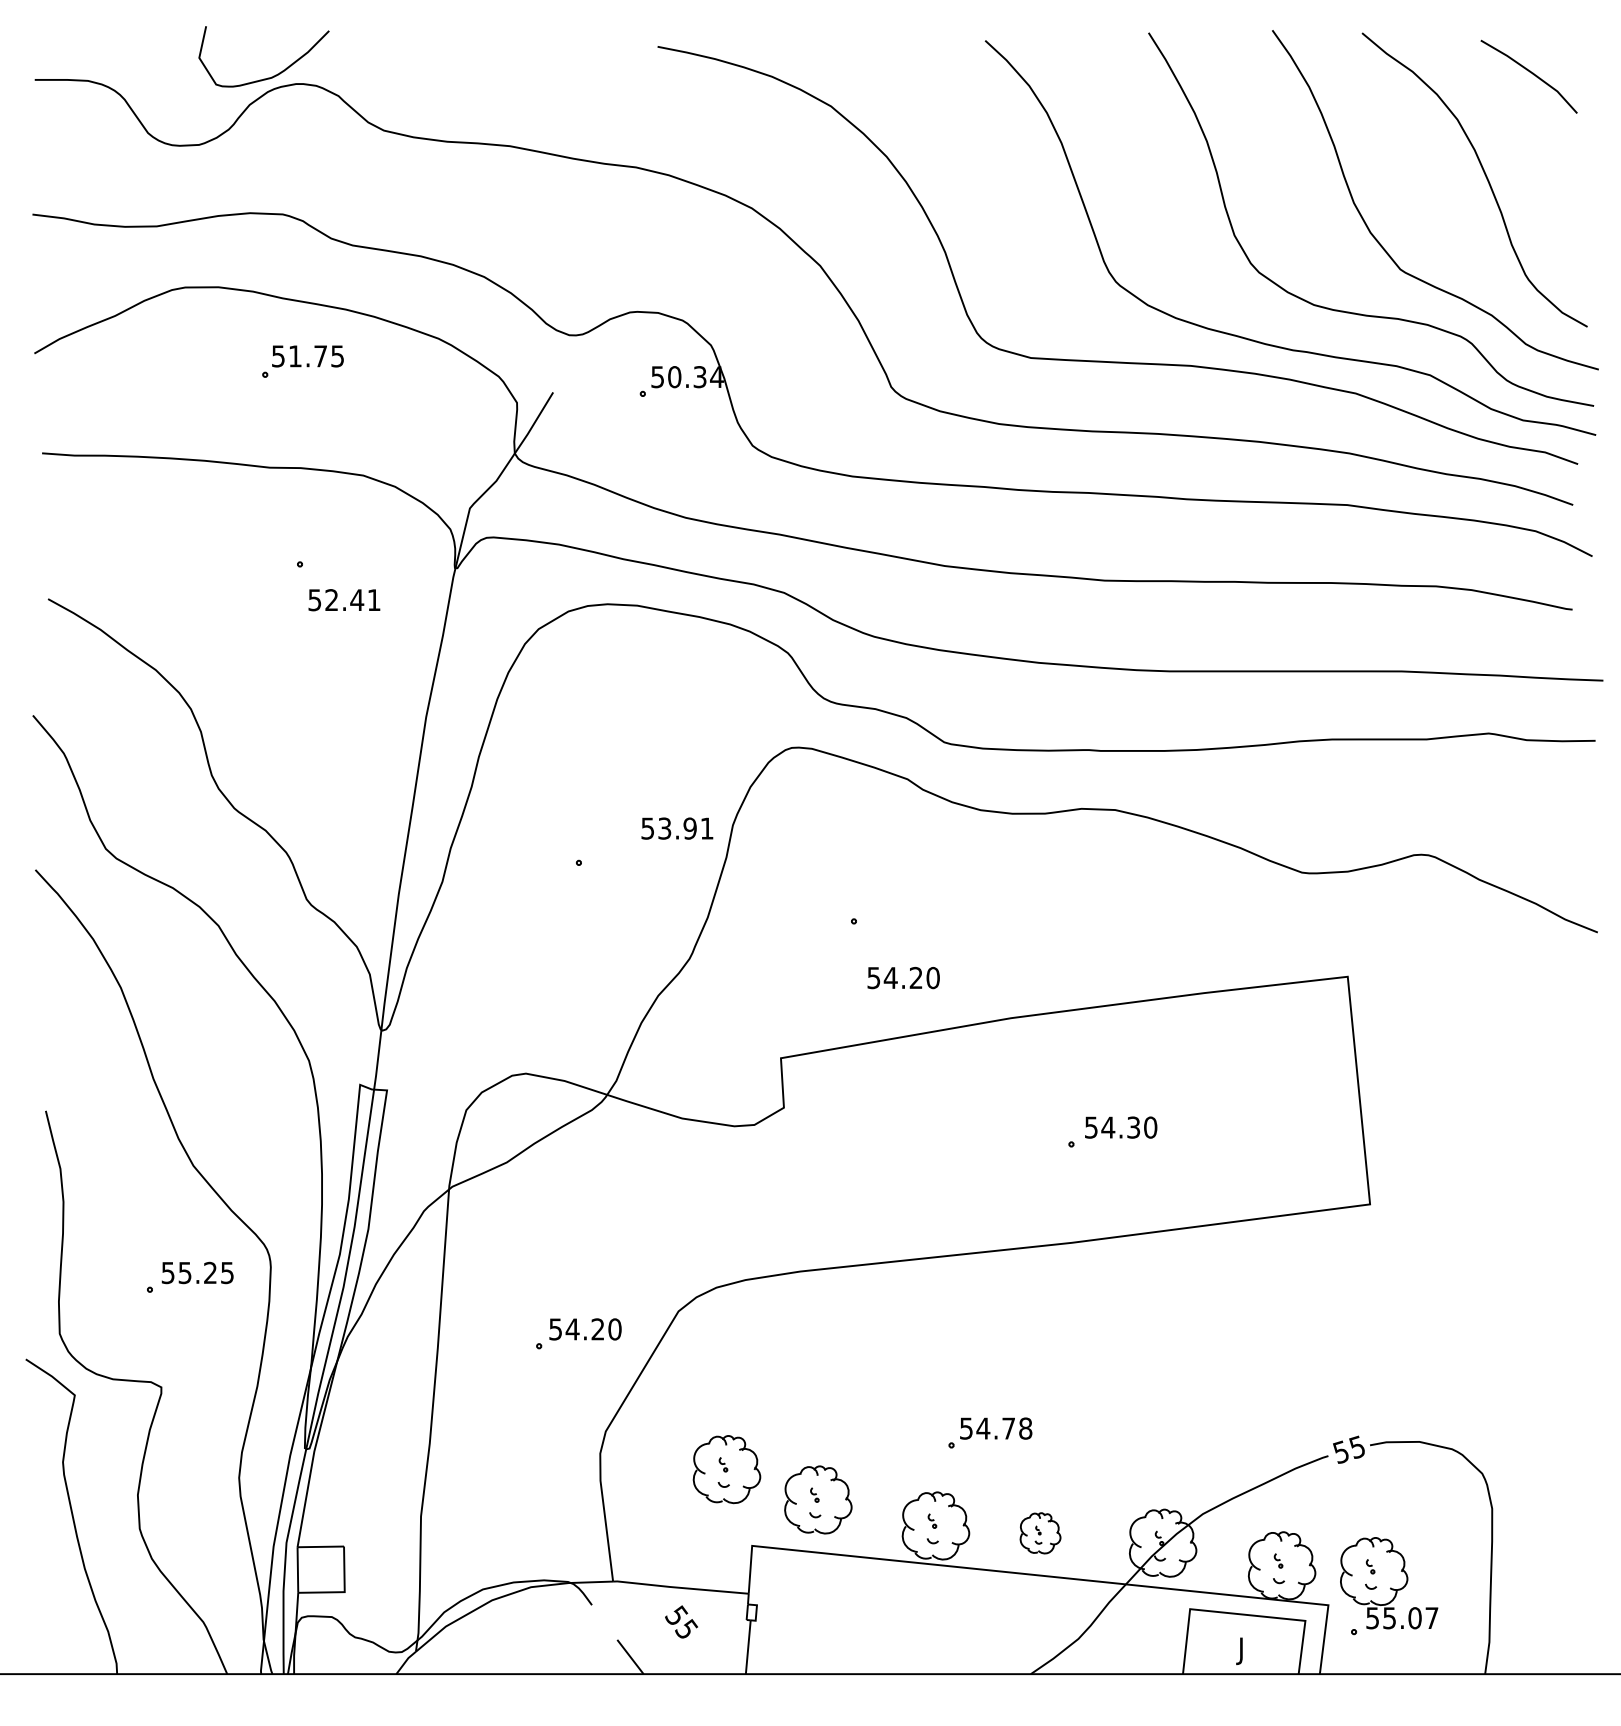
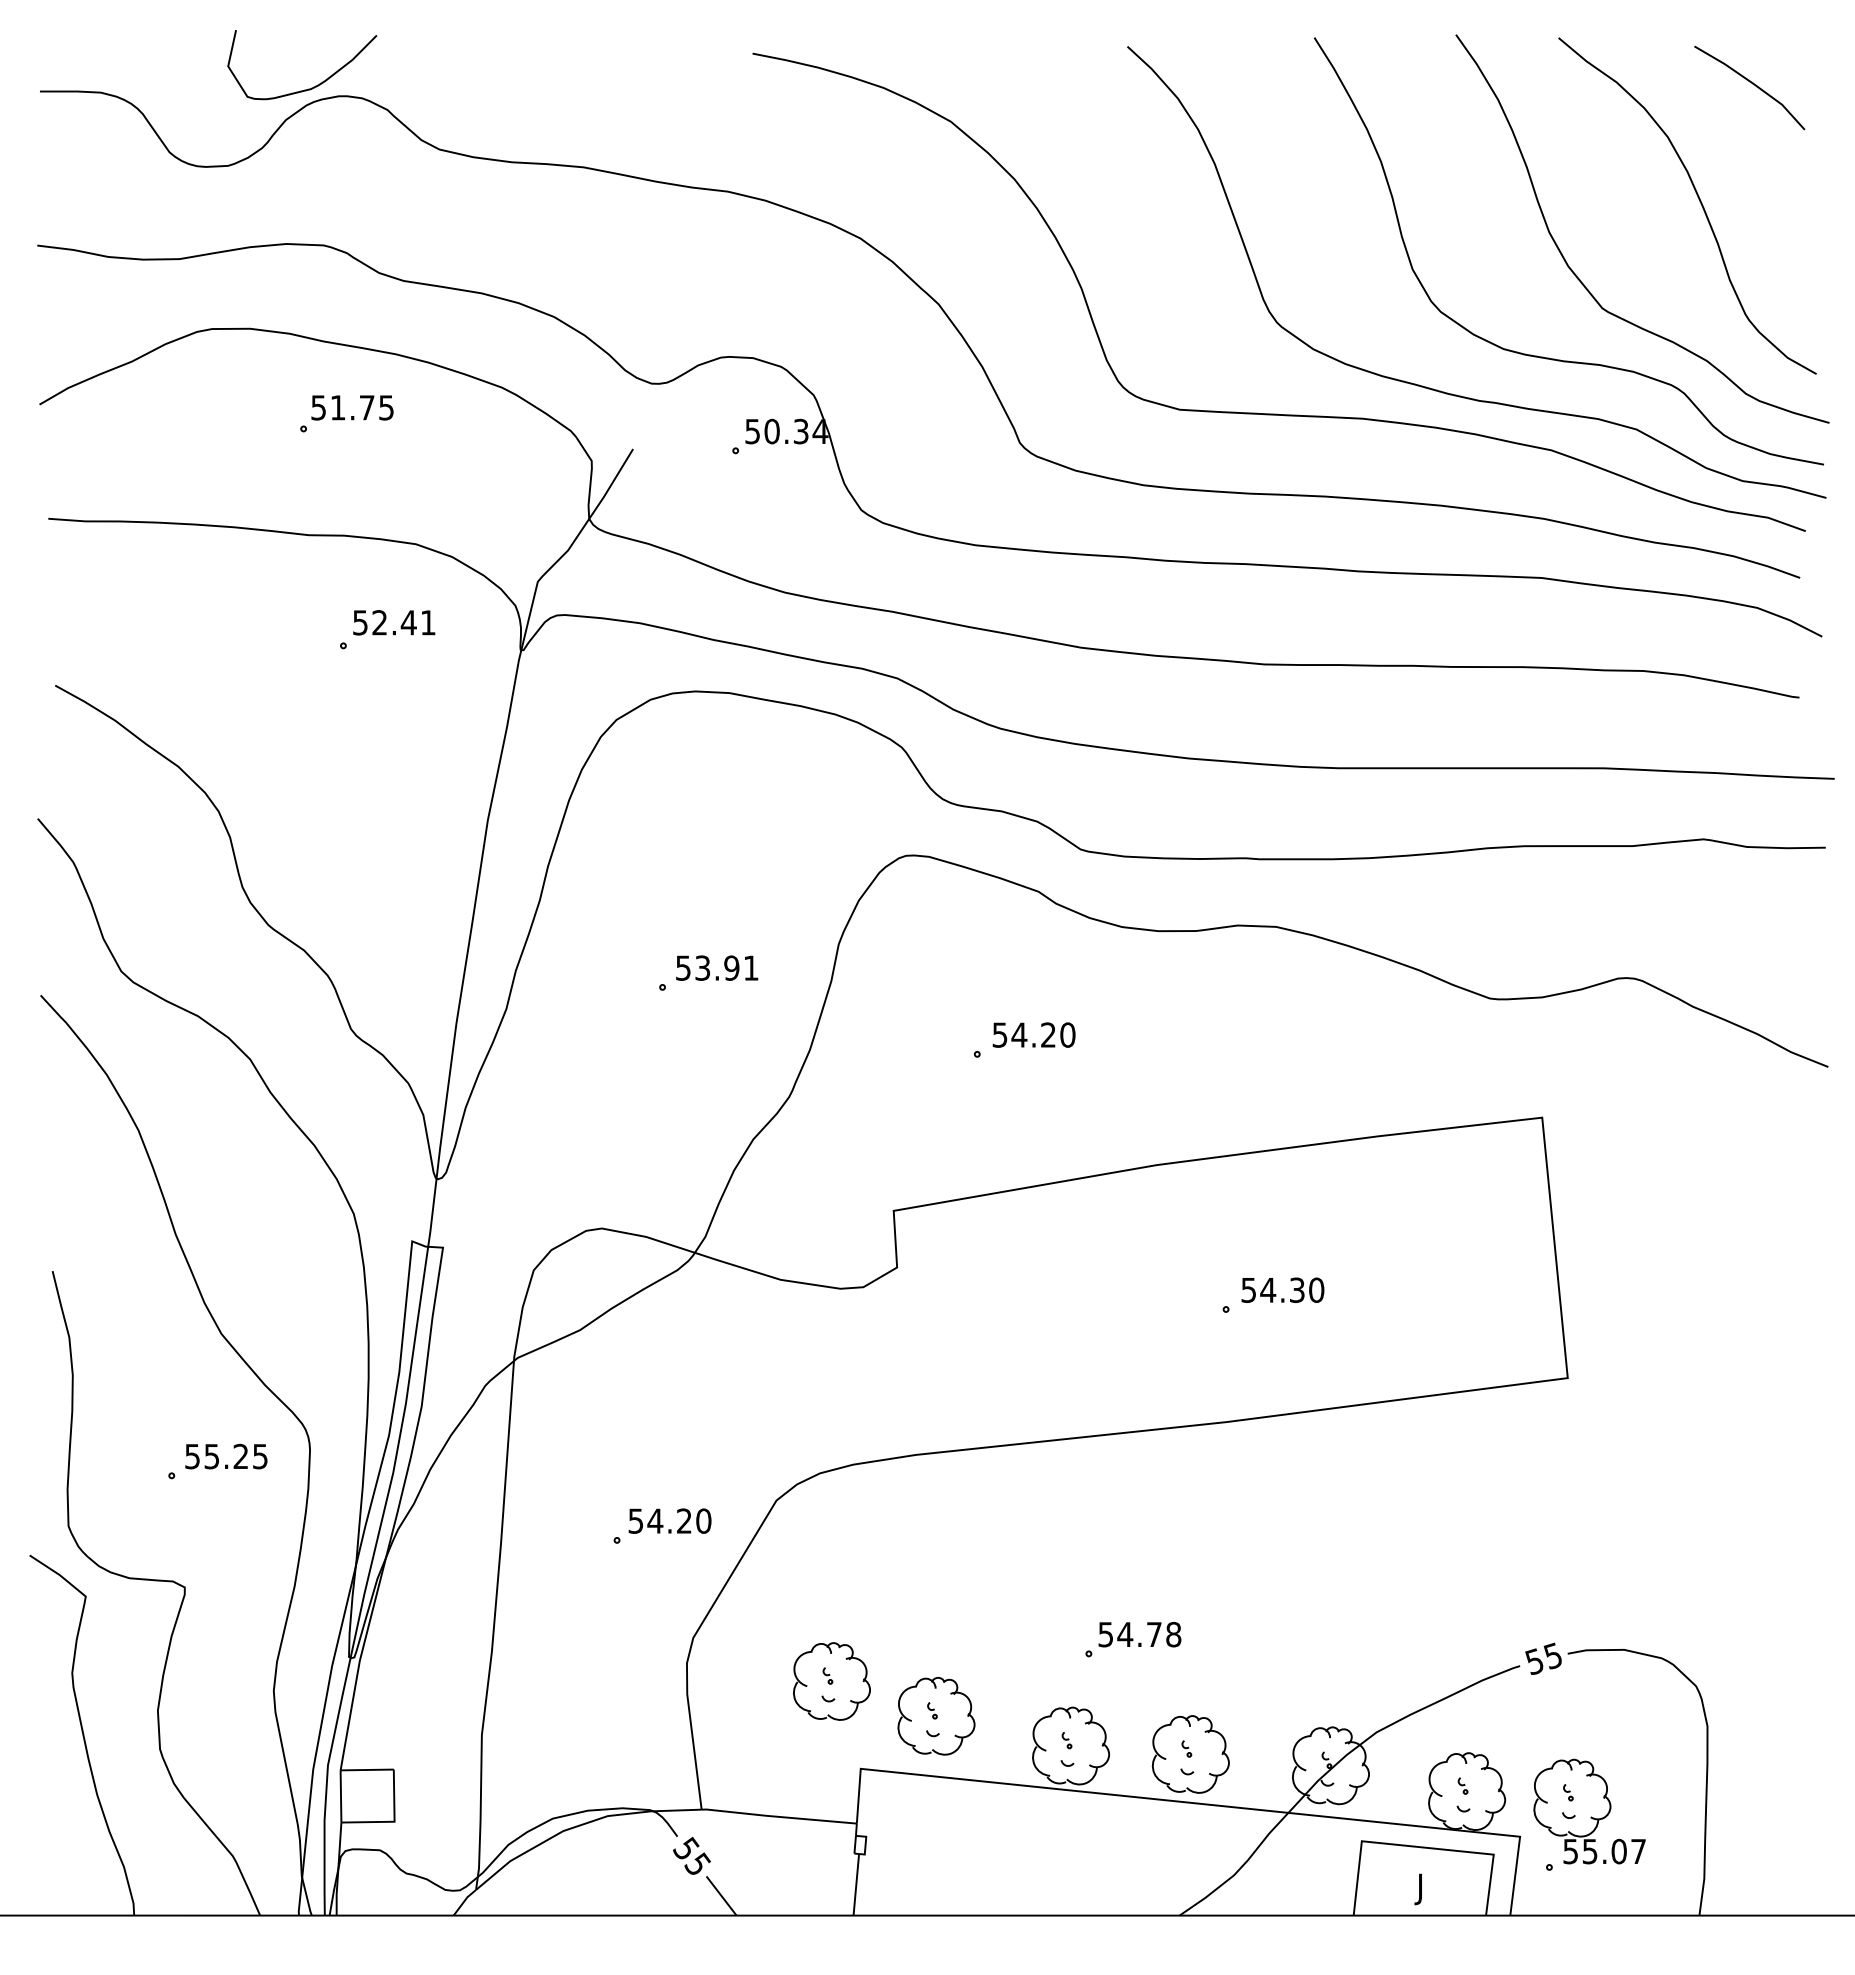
text: (344, 599) -> (394, 622), moved
text: (677, 828) -> (717, 967), moved
text: (903, 977) -> (1033, 1034), moved
part: (1040, 1533) -> (1190, 1754), size x1.67
text: (681, 1621) -> (691, 1855), moved

